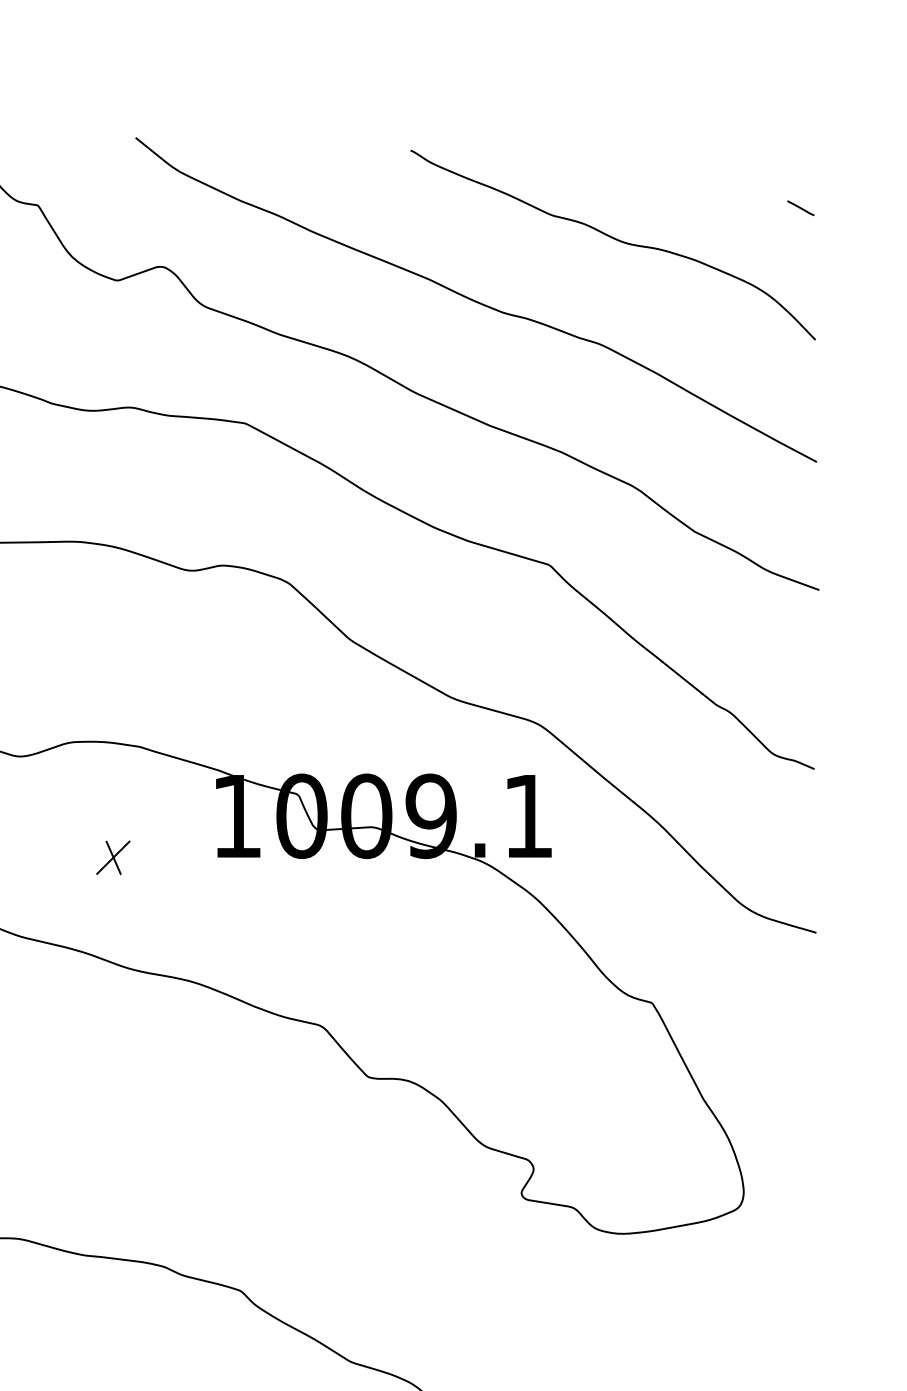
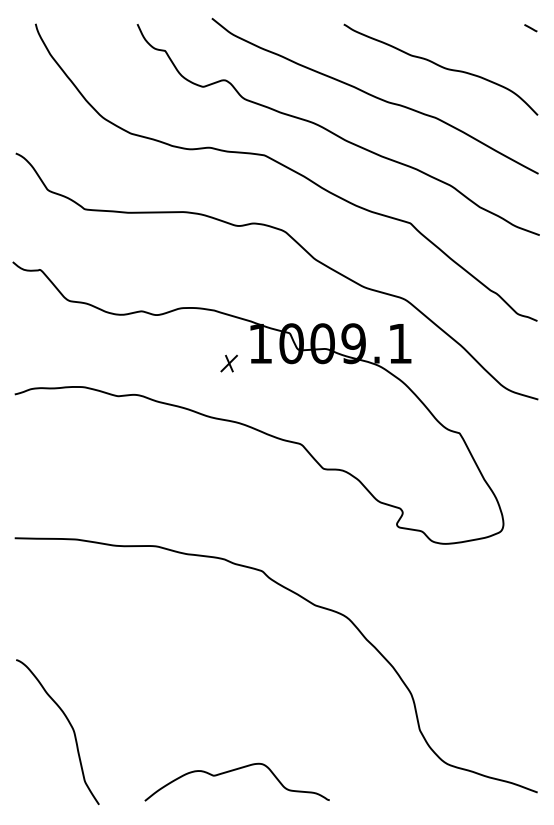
line: (800, 208) -> (530, 28), moved
part: (111, 857) -> (228, 363), moved

